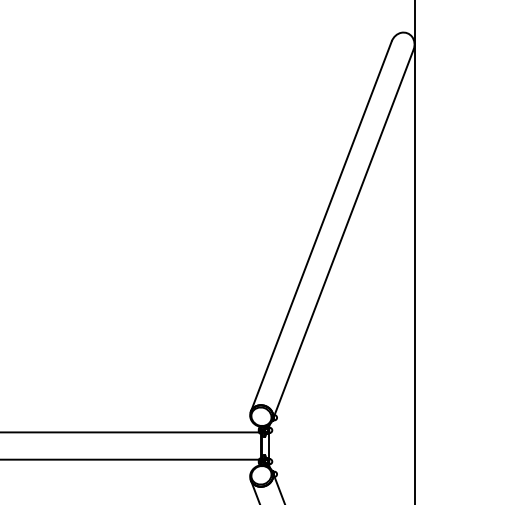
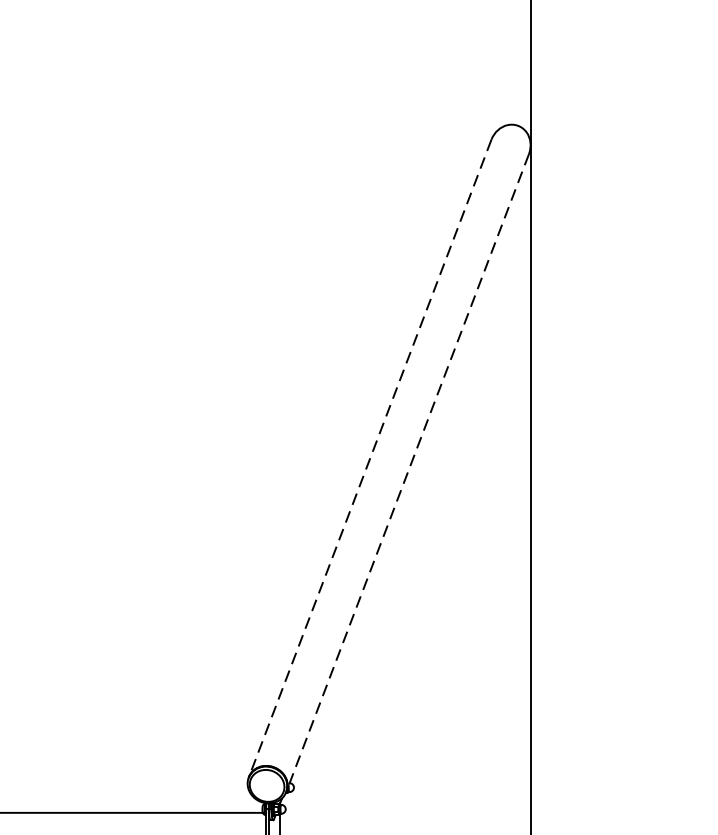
line: (321, 226) -> (370, 458), solid -> dashed
line: (343, 235) -> (408, 473), solid -> dashed

